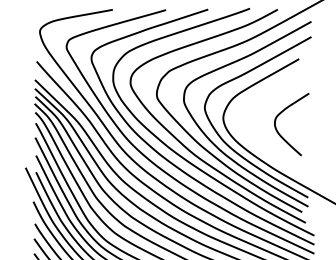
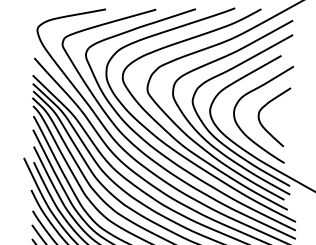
curve: (267, 98) -> (251, 92), added

